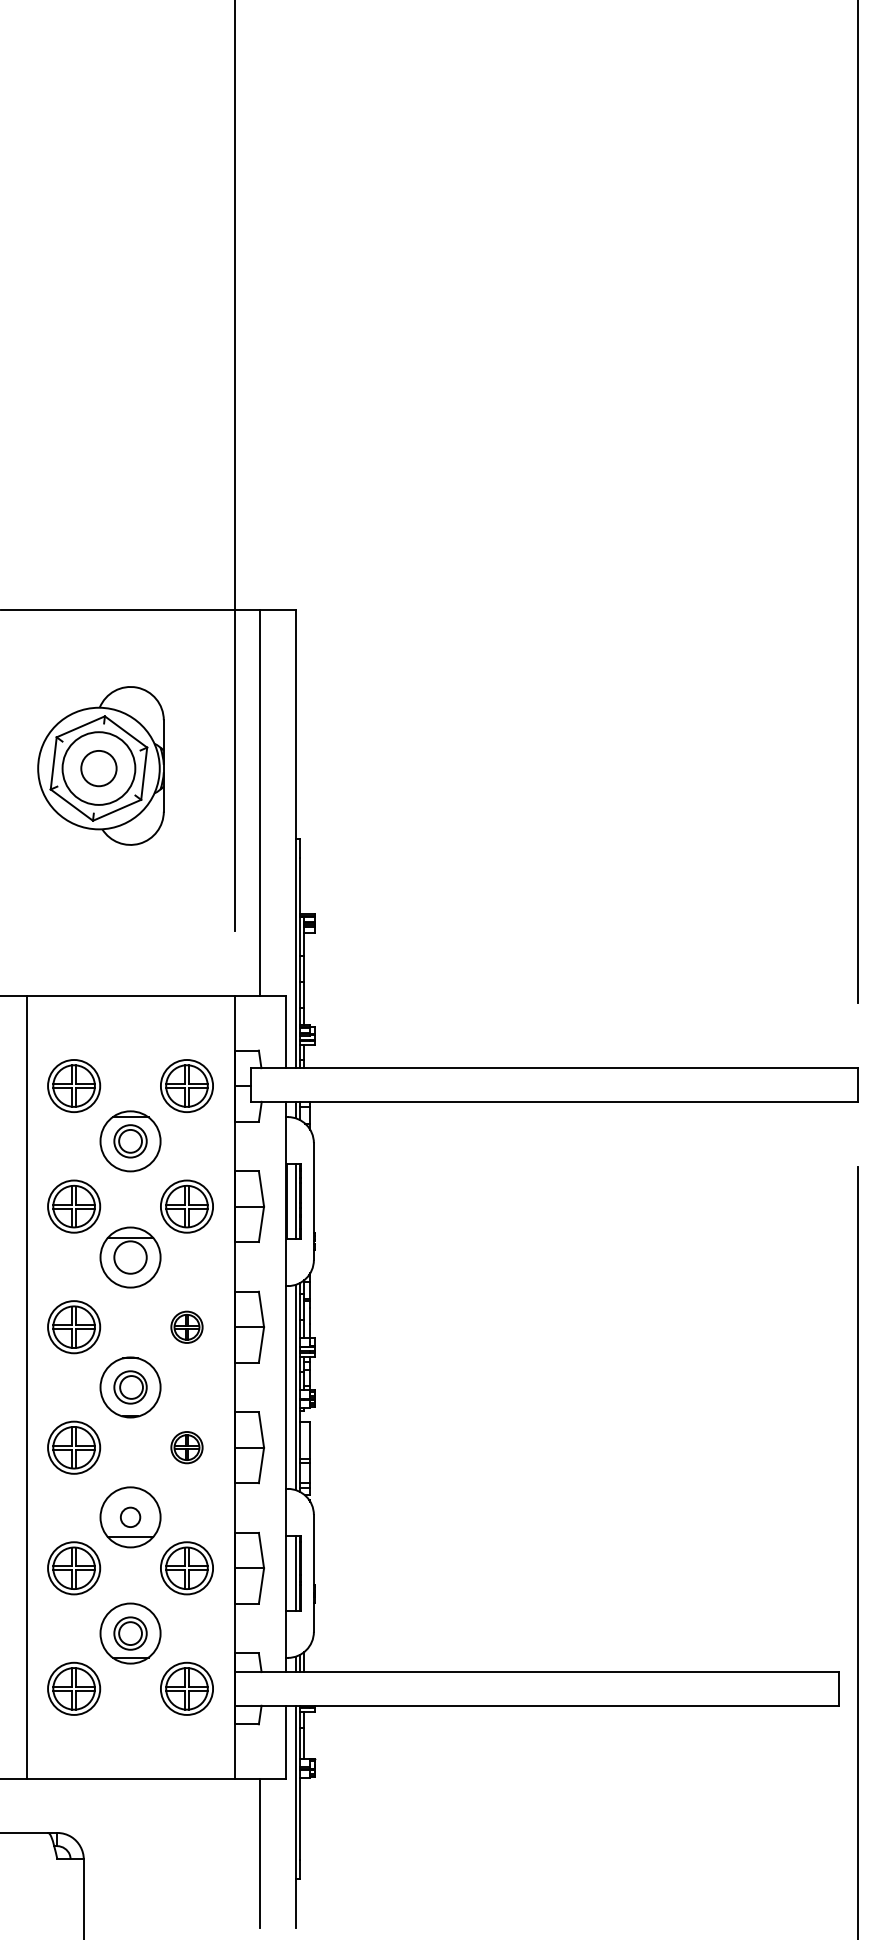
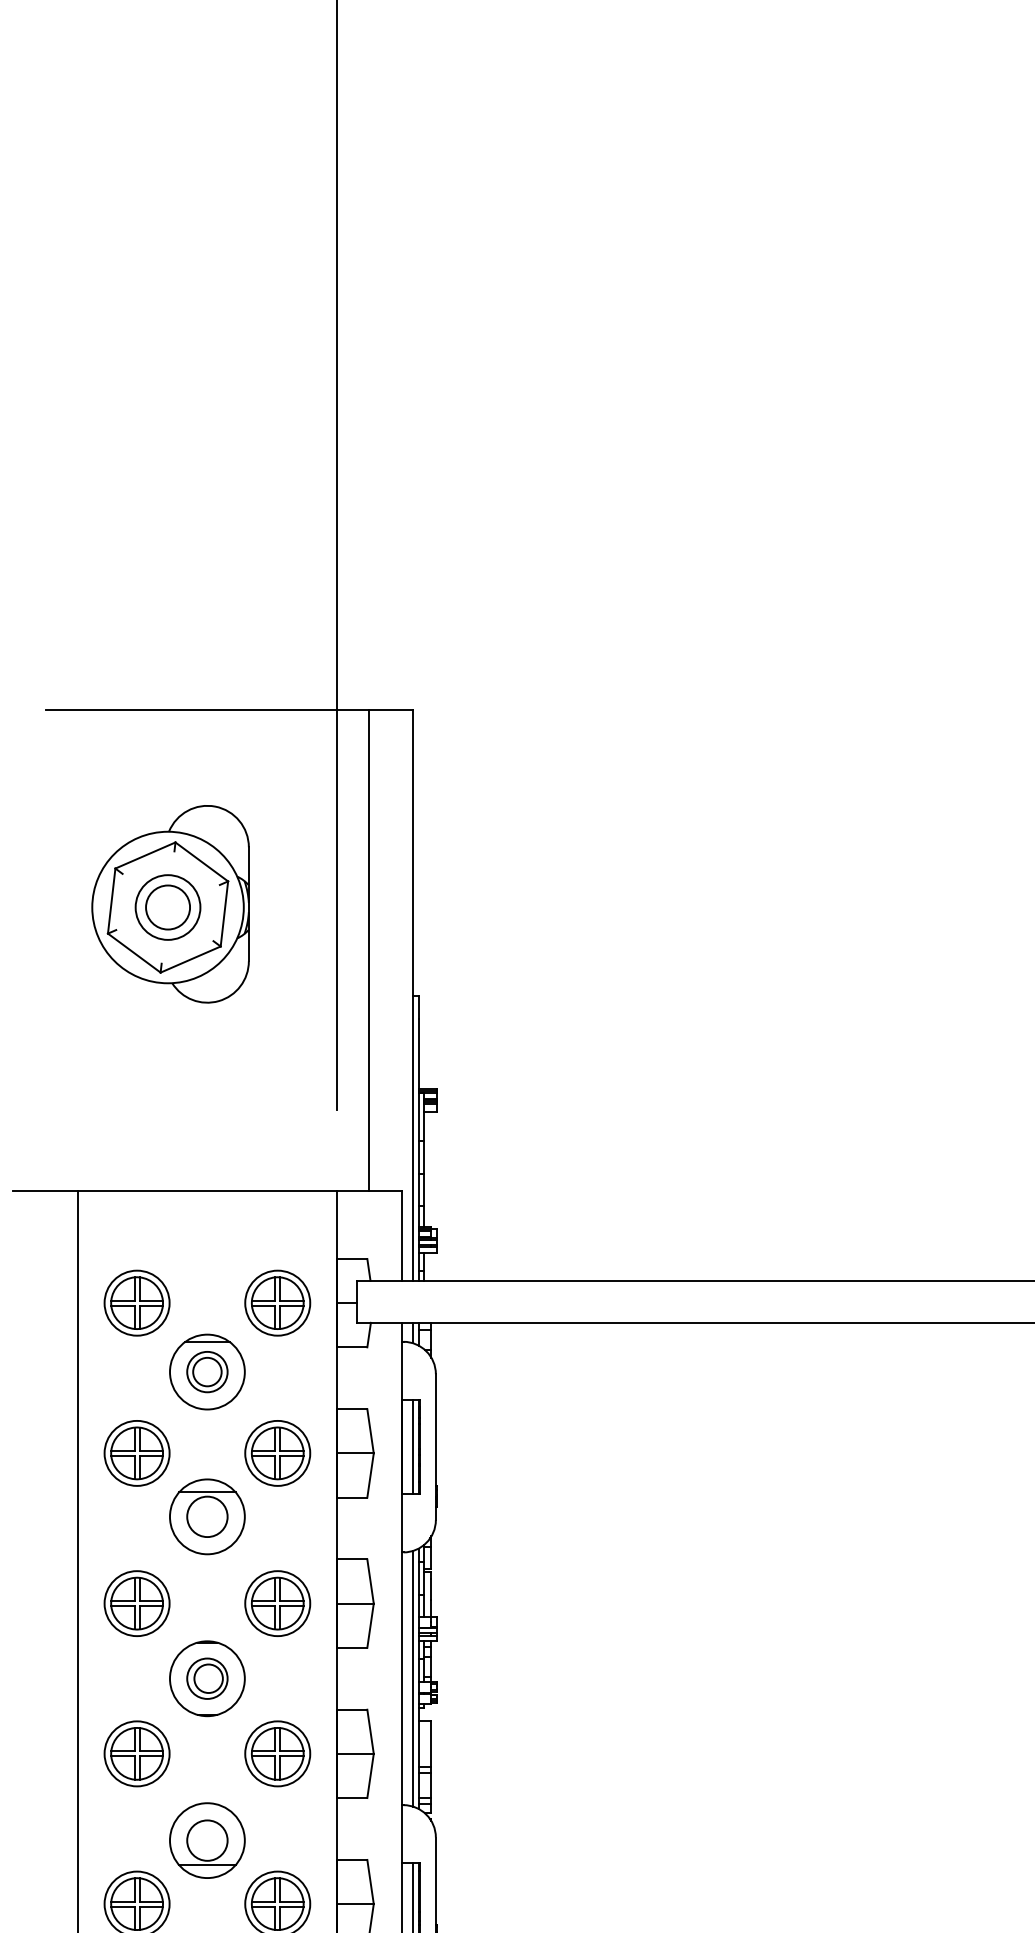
circle: (98, 768) -> (167, 907), size x0.71
part: (186, 1327) -> (277, 1604), size x1.67
part: (186, 1447) -> (277, 1753), size x1.67
circle: (130, 1517) -> (207, 1840), size x1.67

